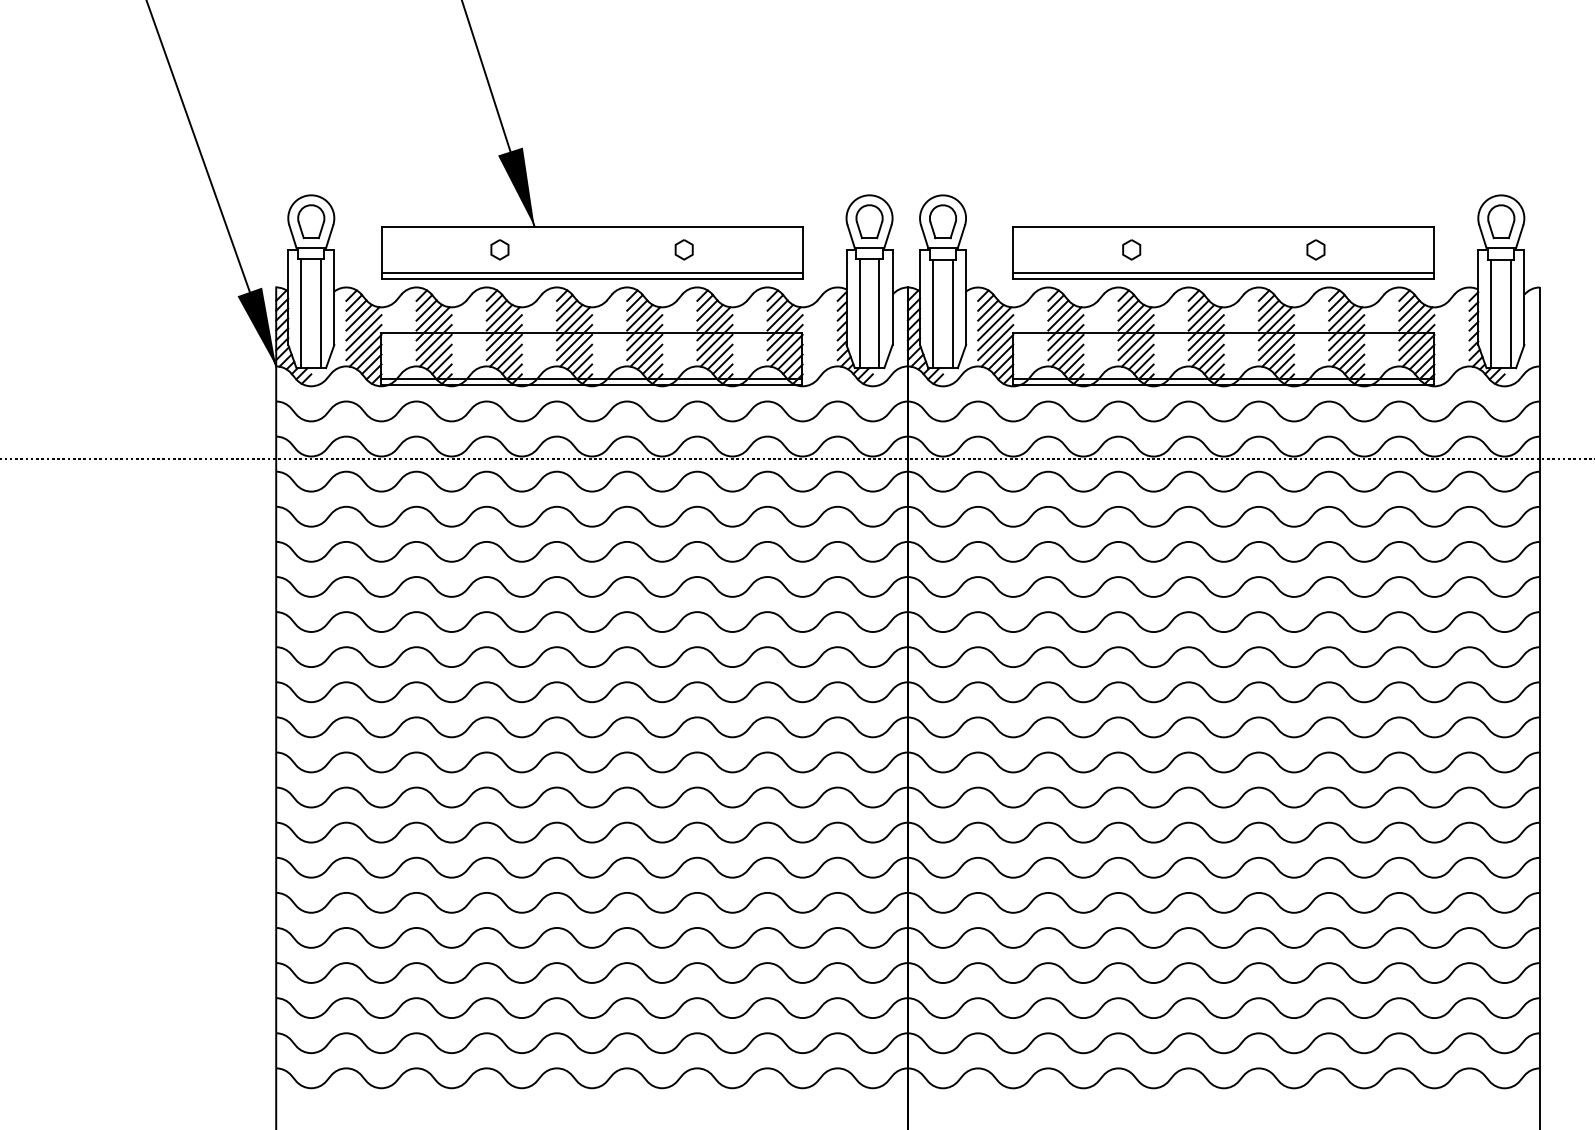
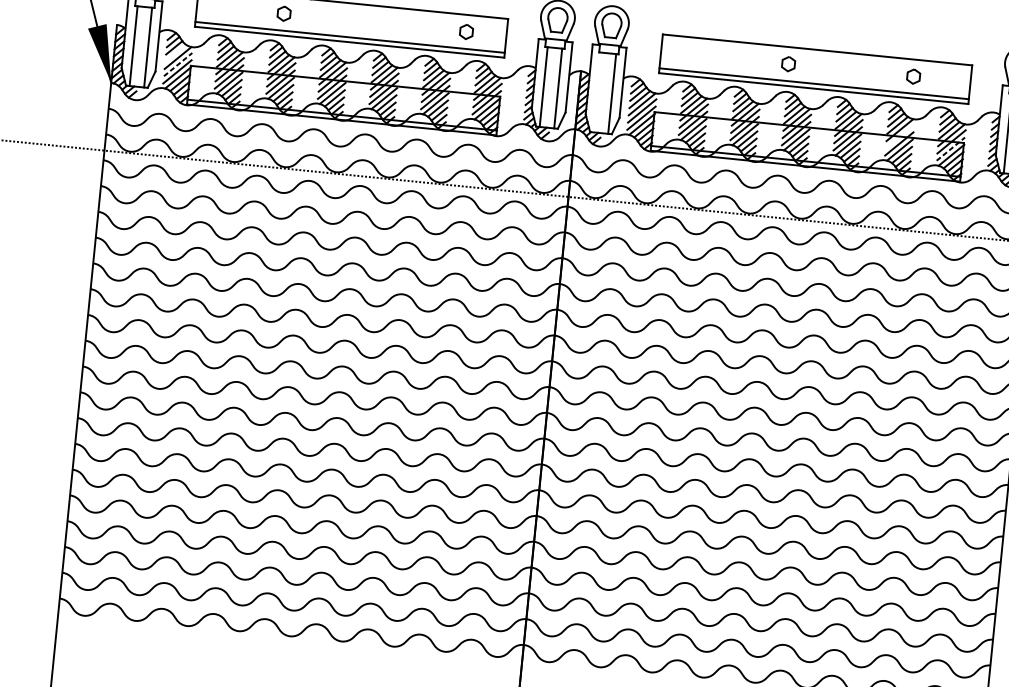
part: (683, 249) -> (466, 31), moved
part: (1131, 249) -> (788, 63), moved
part: (1315, 249) -> (913, 76), moved
line: (933, 313) -> (597, 92), removed
line: (358, 317) -> (175, 53), removed
line: (363, 332) -> (177, 64), solid -> dashed
line: (1346, 332) -> (899, 136), removed
line: (1416, 342) -> (950, 149), solid -> dashed

